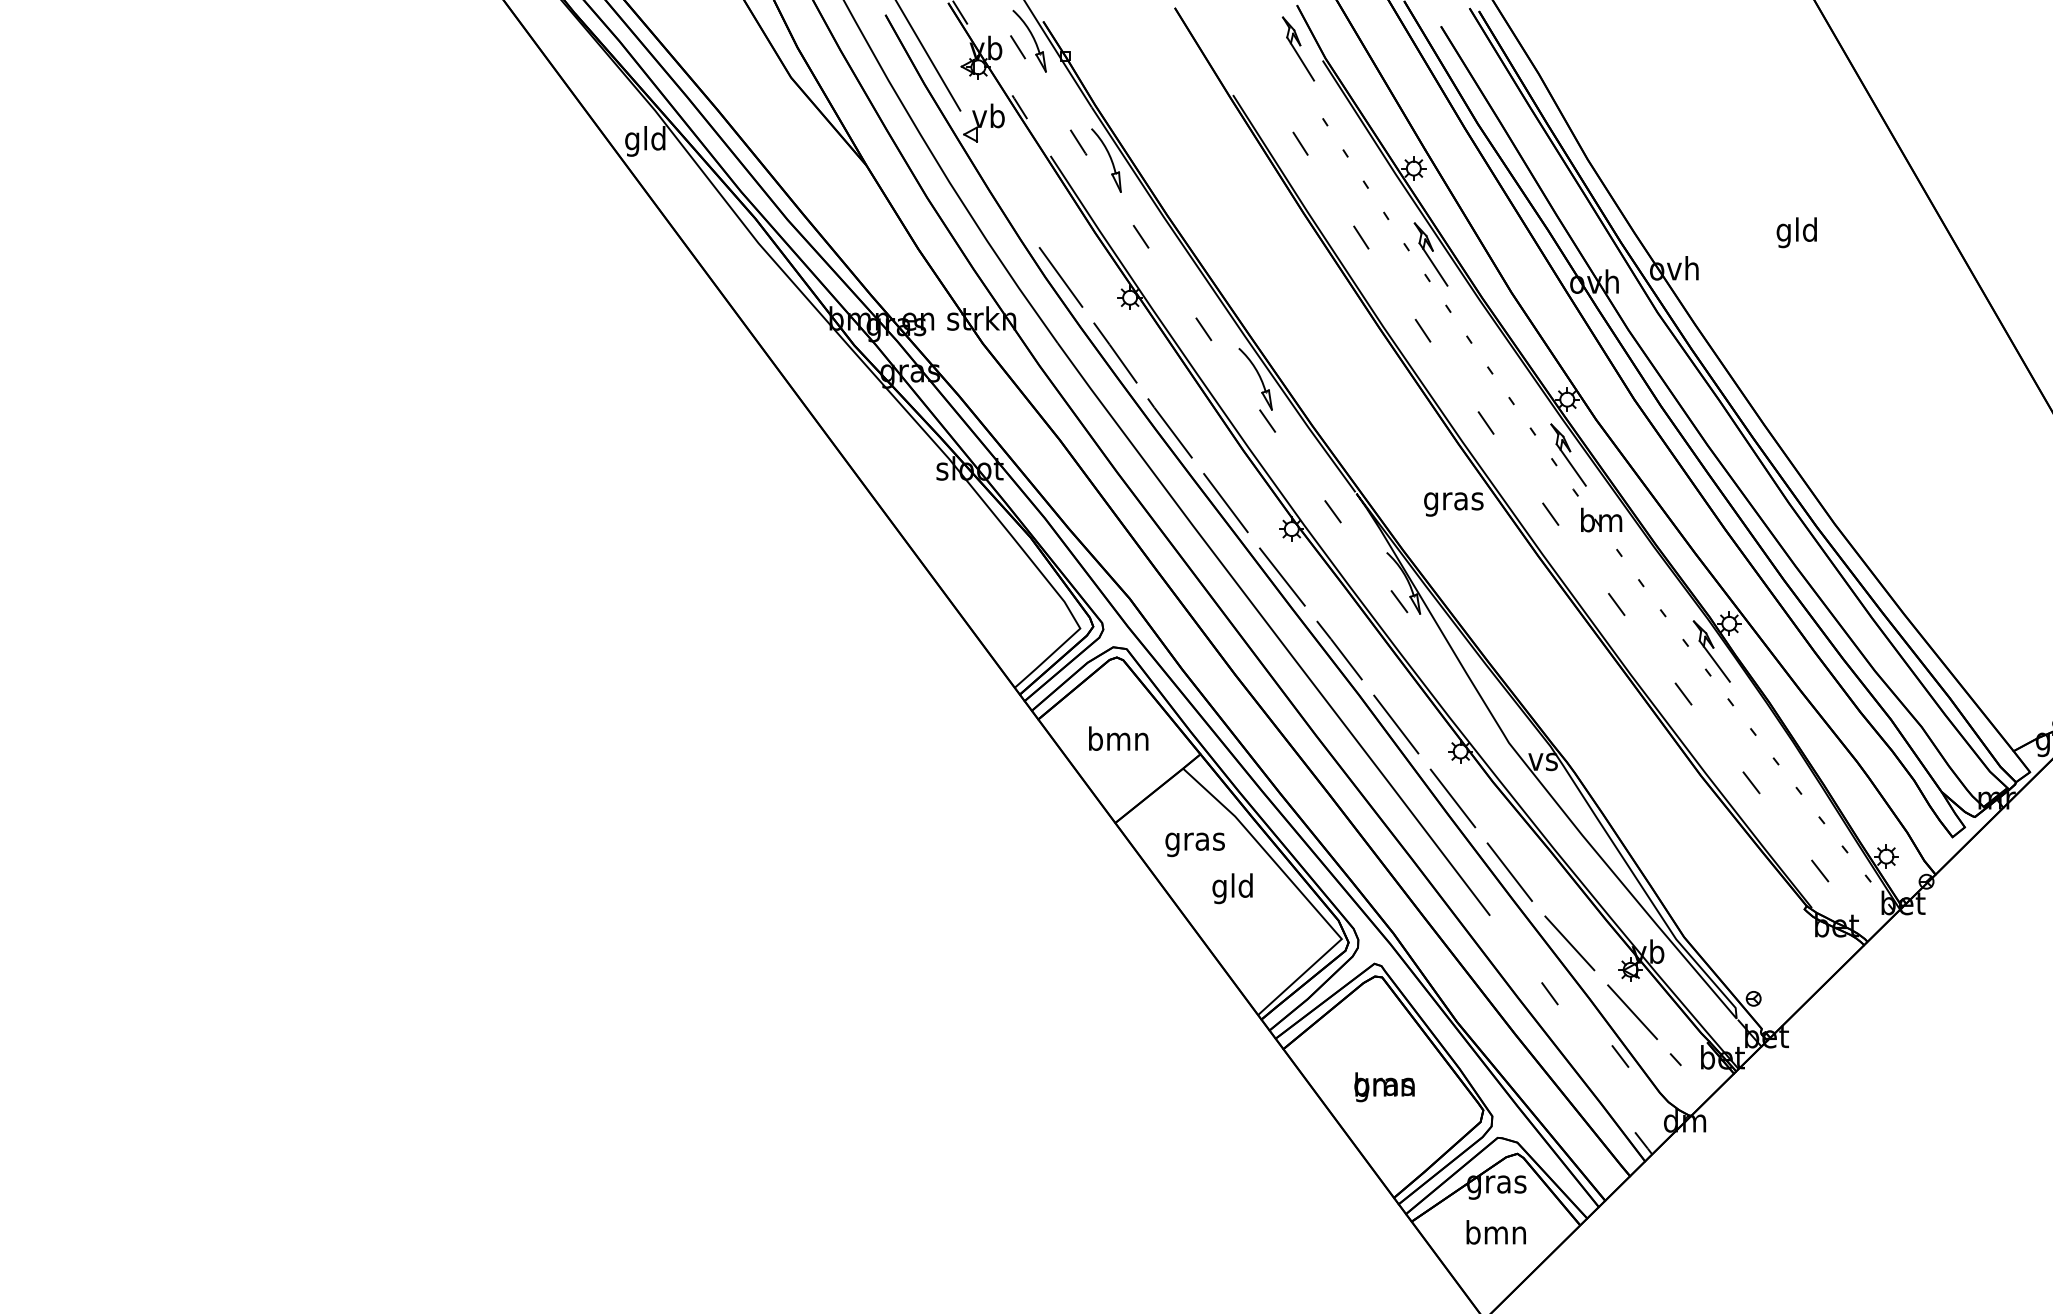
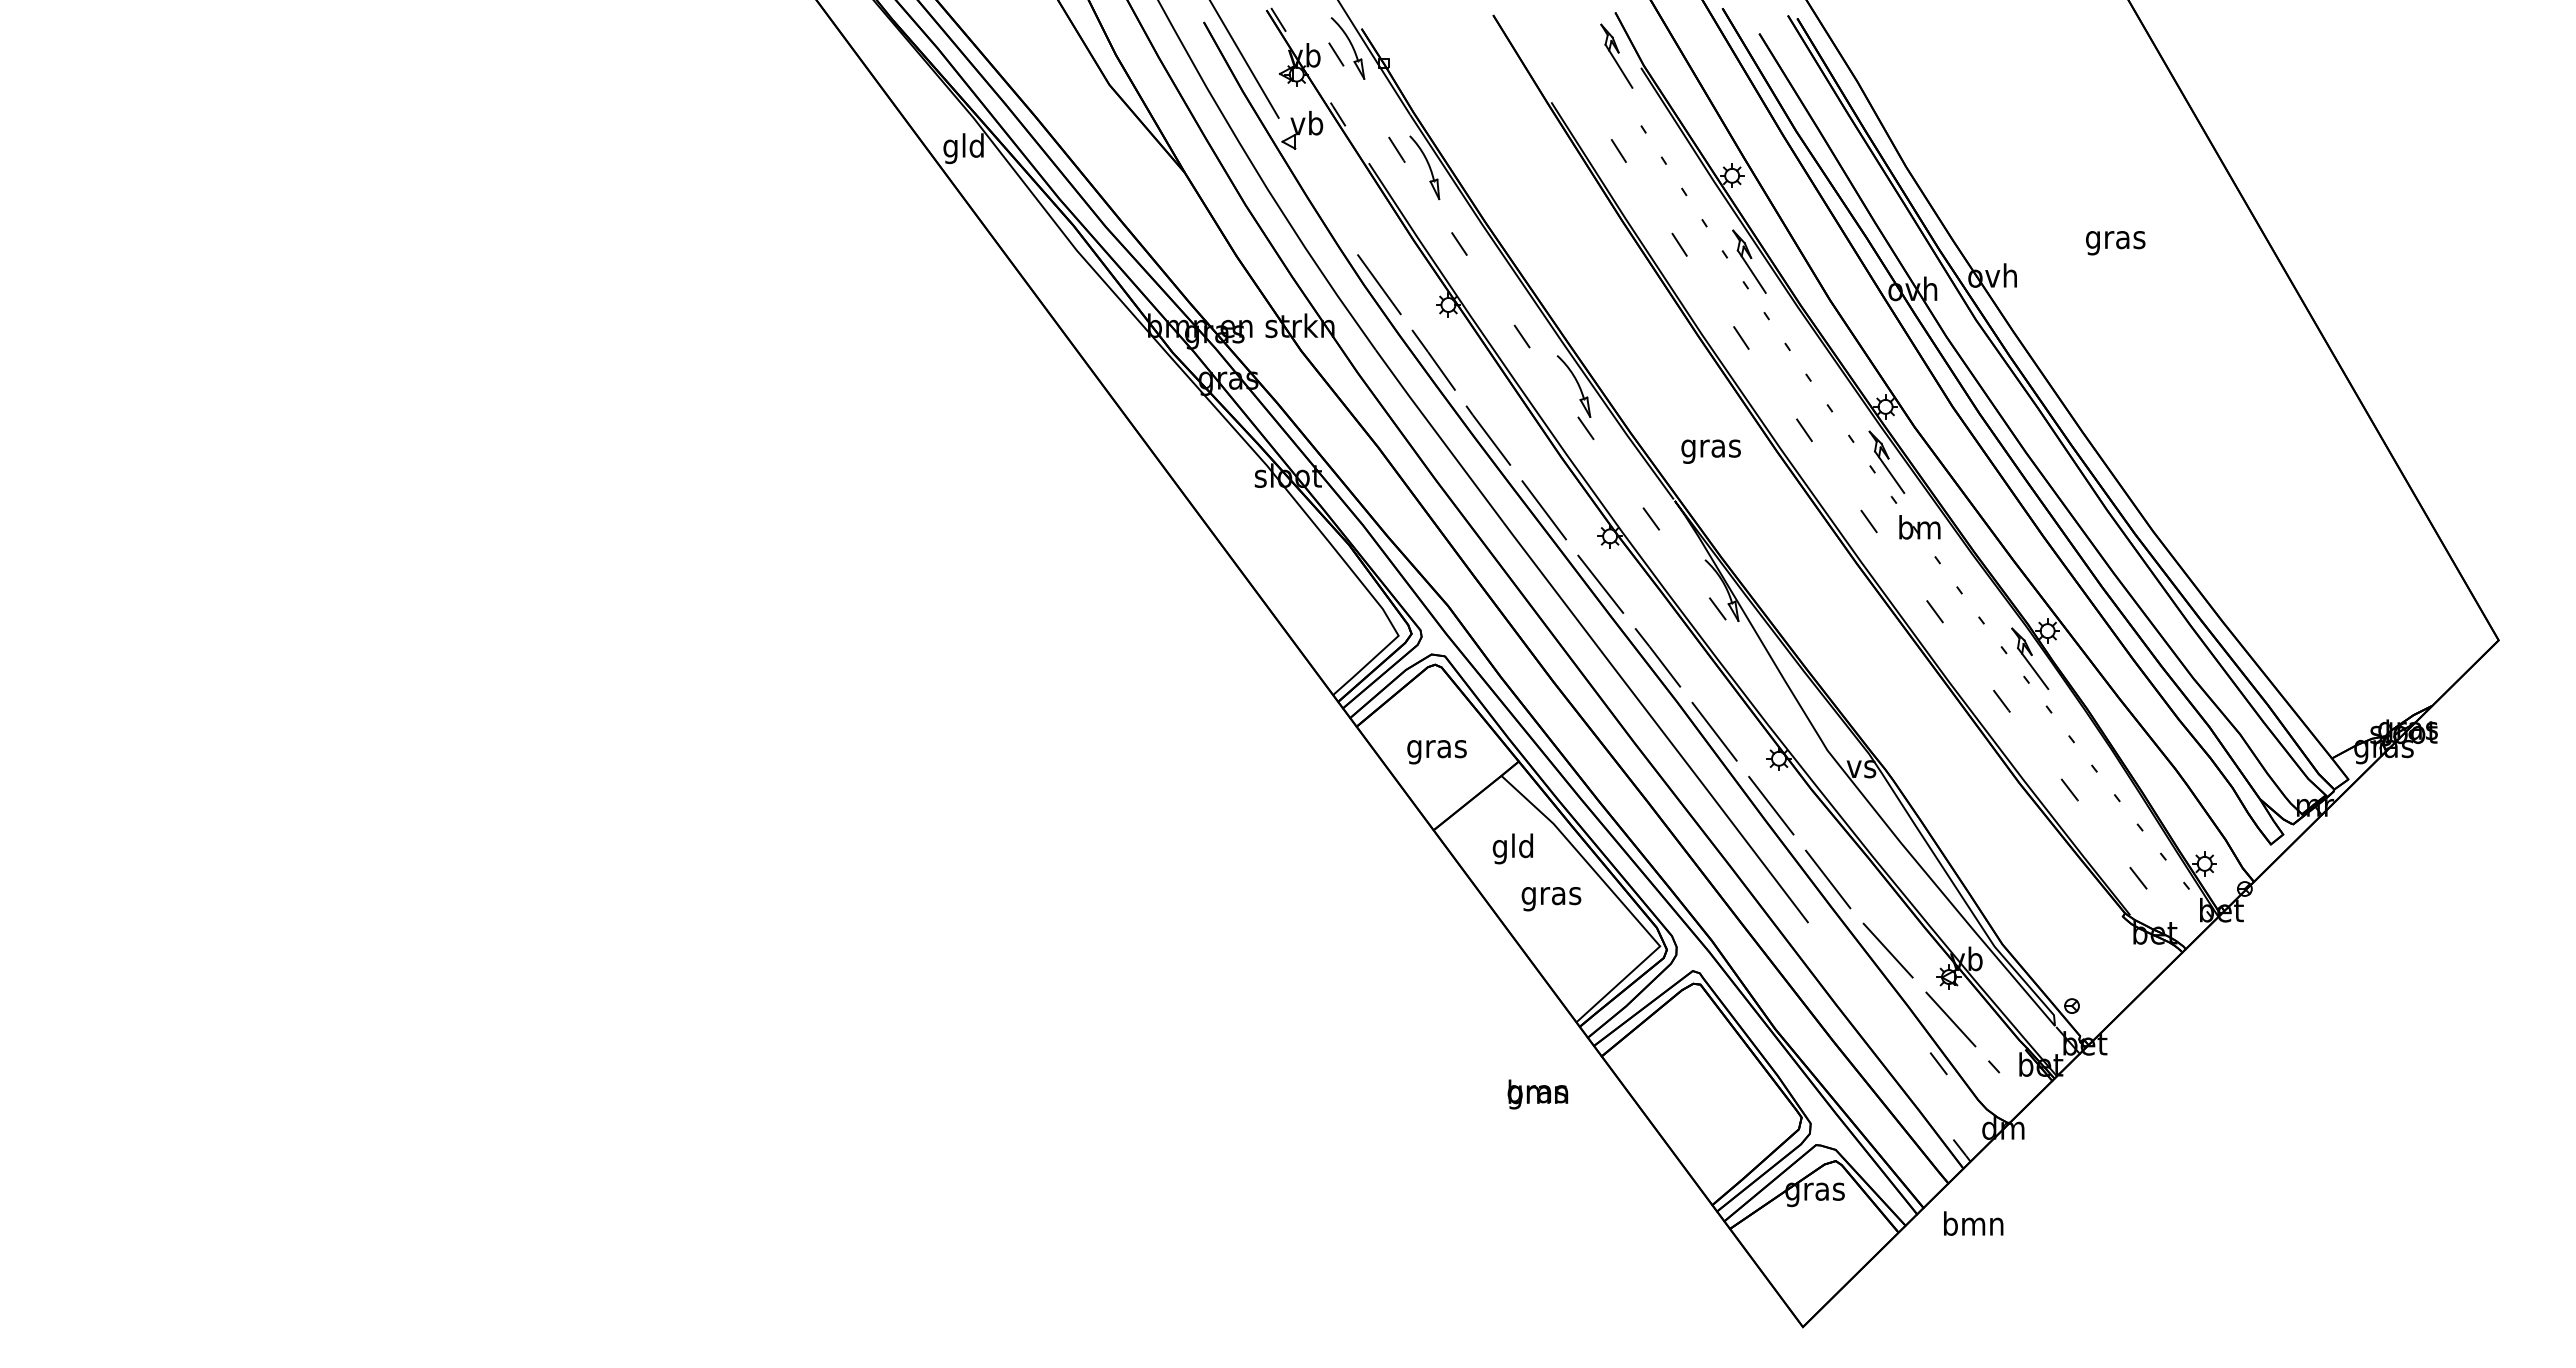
text: (1797, 232) -> (2115, 239), gld -> gras
text: (1453, 504) -> (1710, 451), moved
text: (1118, 741) -> (1436, 748), bmn -> gras
text: (1195, 841) -> (1513, 848), gras -> gld
text: (1233, 888) -> (1551, 895), gld -> gras
line: (1549, 993) -> (1867, 1000), removed
text: (1384, 1087) -> (1537, 1094), moved
text: (1496, 1232) -> (1973, 1223), moved

